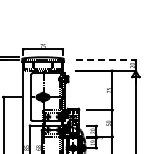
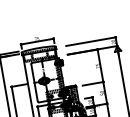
line: (106, 60) -> (91, 41), dashed -> solid

